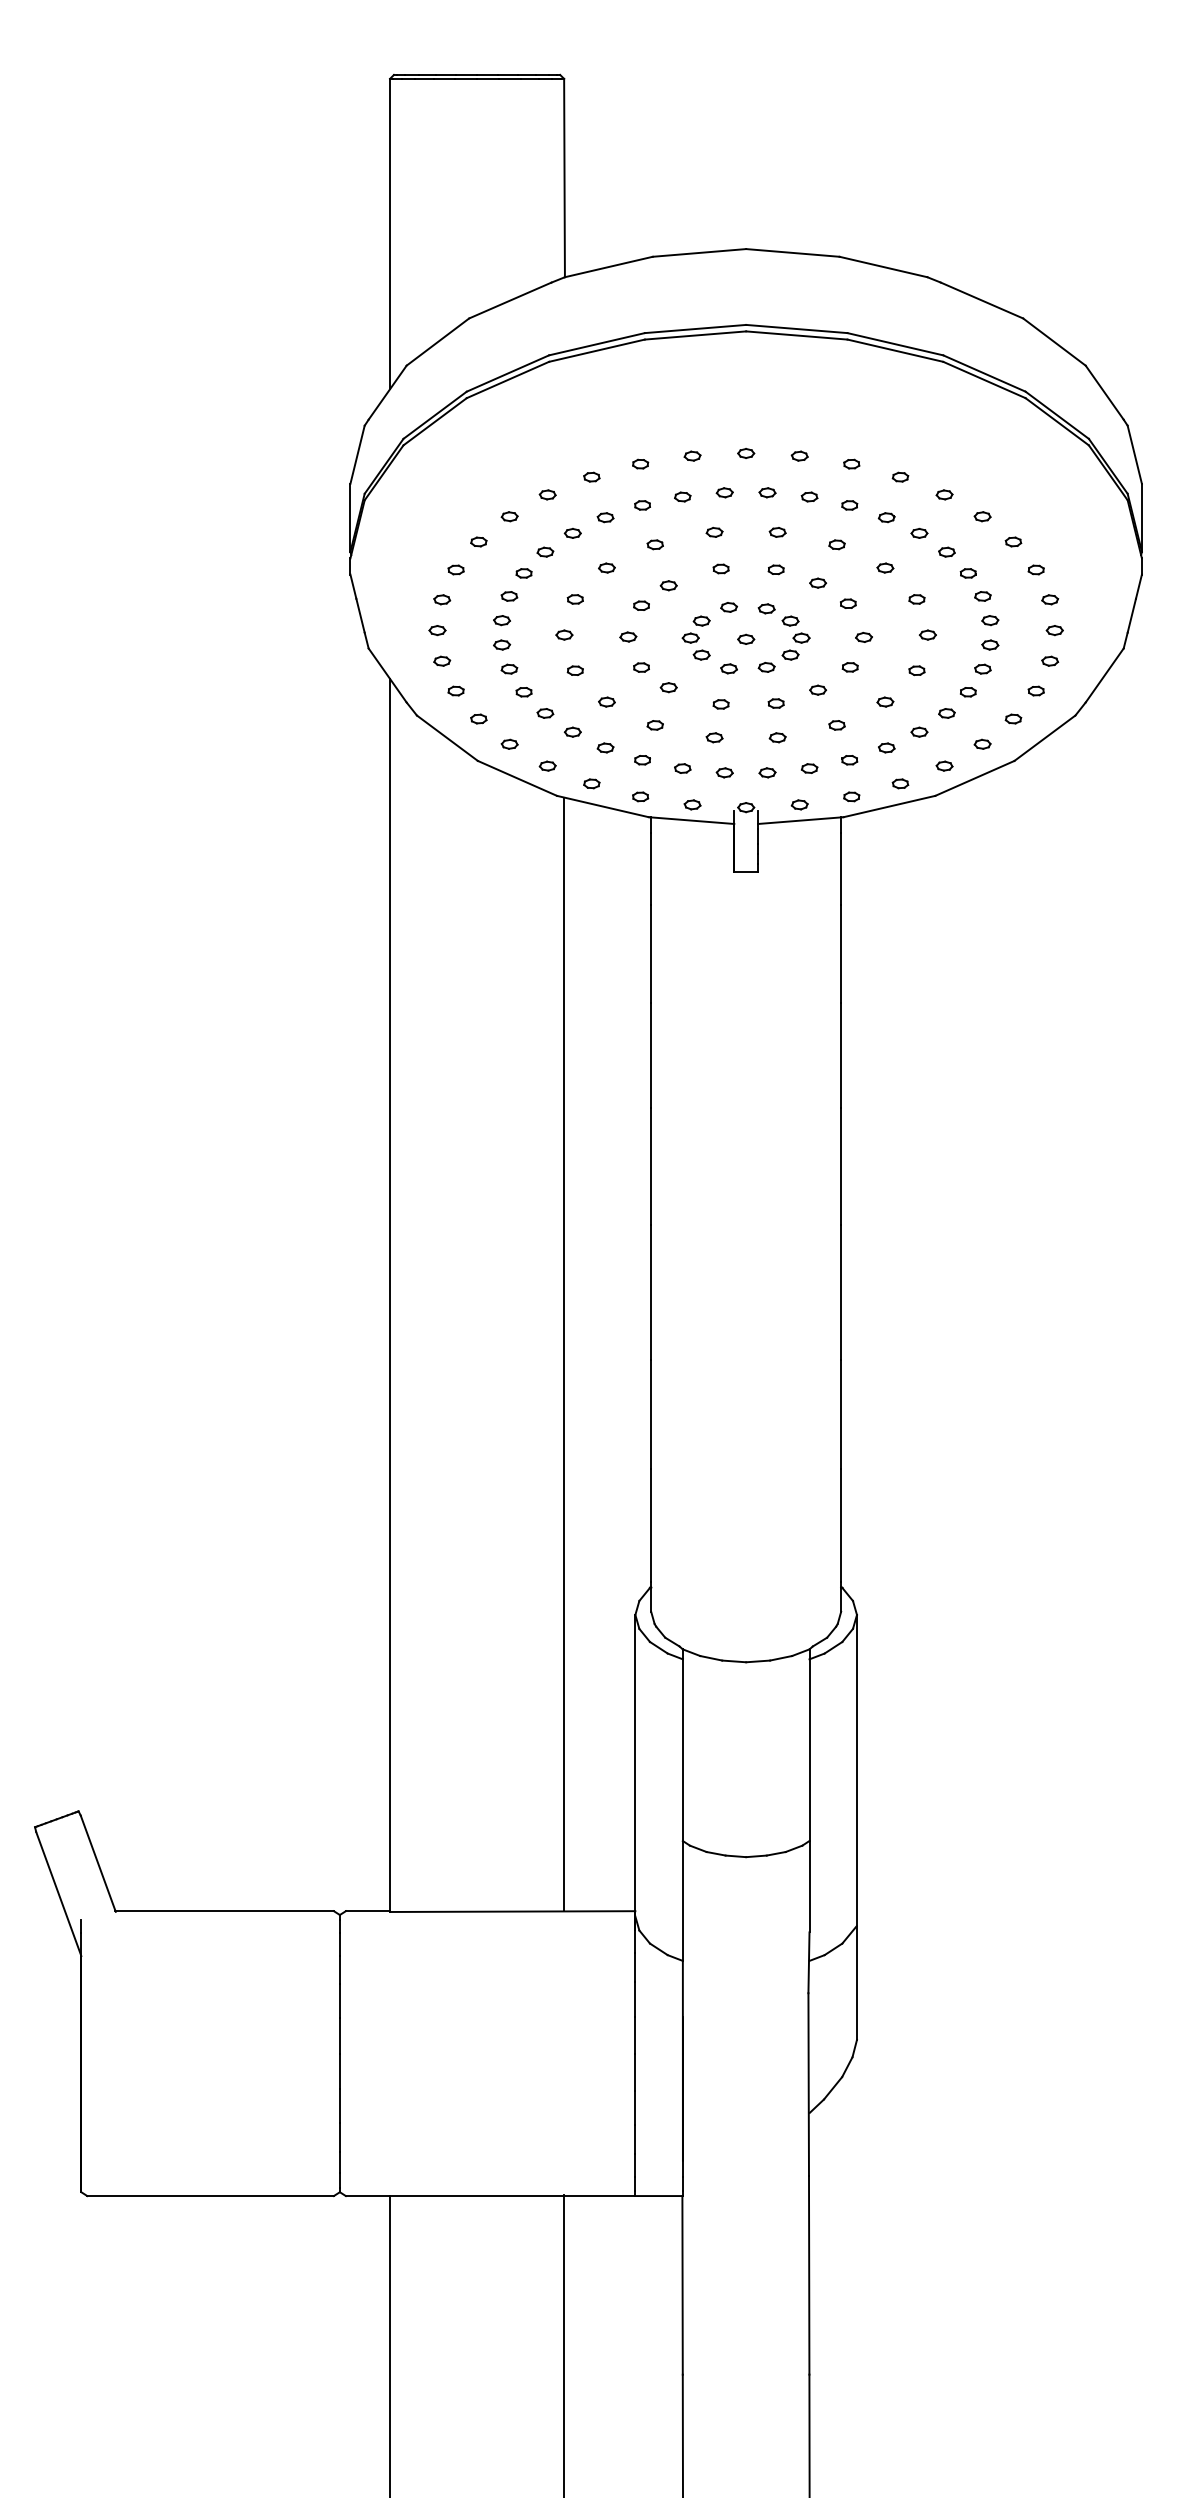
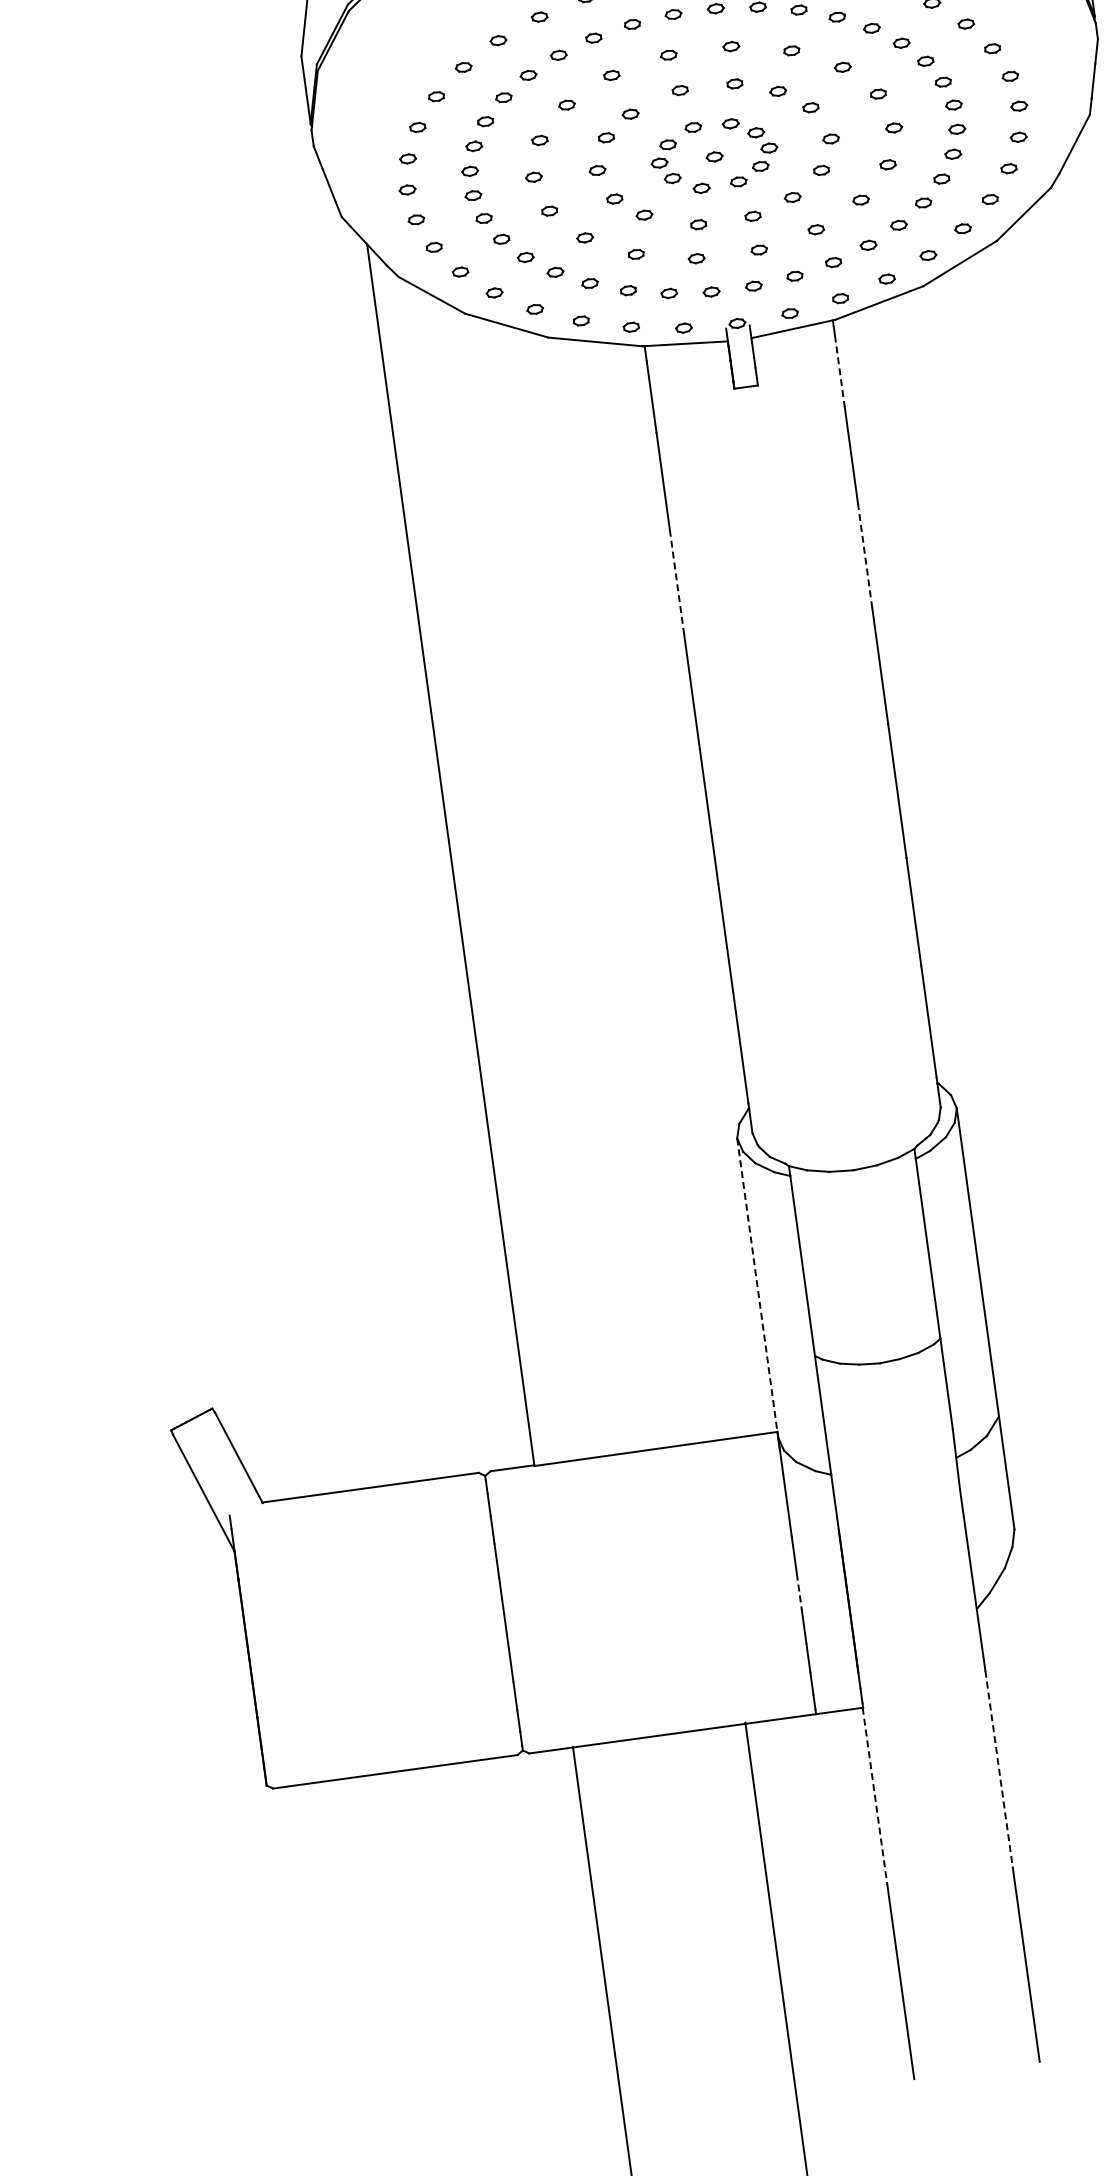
line: (841, 868) -> (840, 370), solid -> dashed
line: (651, 1055) -> (677, 582), solid -> dashed
line: (841, 1055) -> (865, 556), solid -> dashed
line: (564, 1354) -> (631, 890), removed
line: (635, 1765) -> (757, 1287), solid -> dashed
line: (635, 2072) -> (799, 1591), solid -> dashed
line: (809, 2275) -> (999, 1769), solid -> dashed
line: (682, 2285) -> (874, 1796), solid -> dashed

